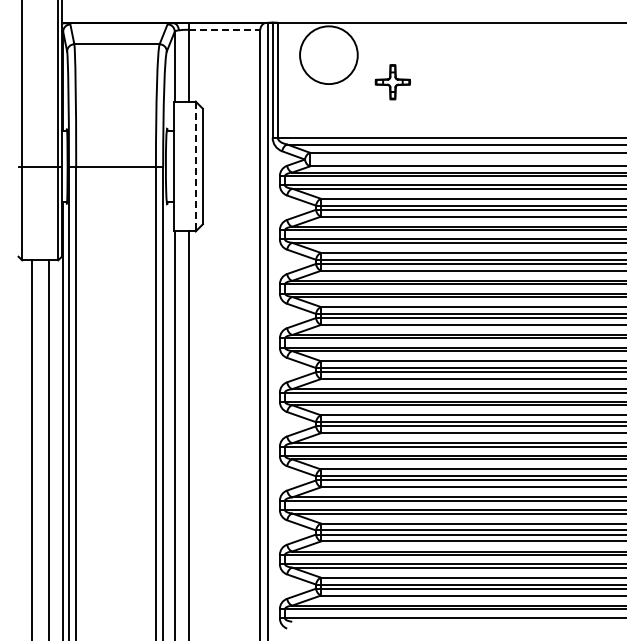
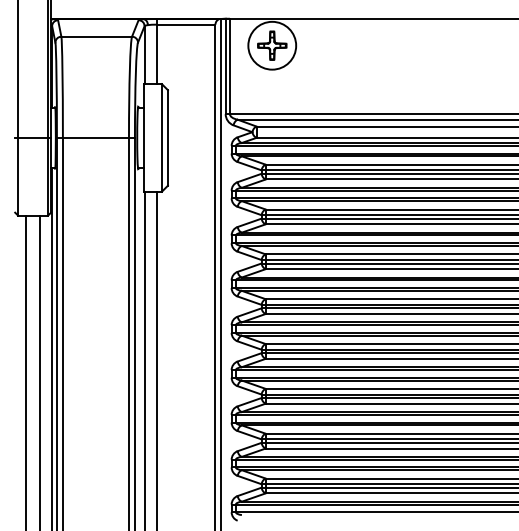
line: (224, 29) -> (185, 24), dashed -> solid
part: (392, 82) -> (271, 45), moved
line: (195, 166) -> (161, 137), dashed -> solid

